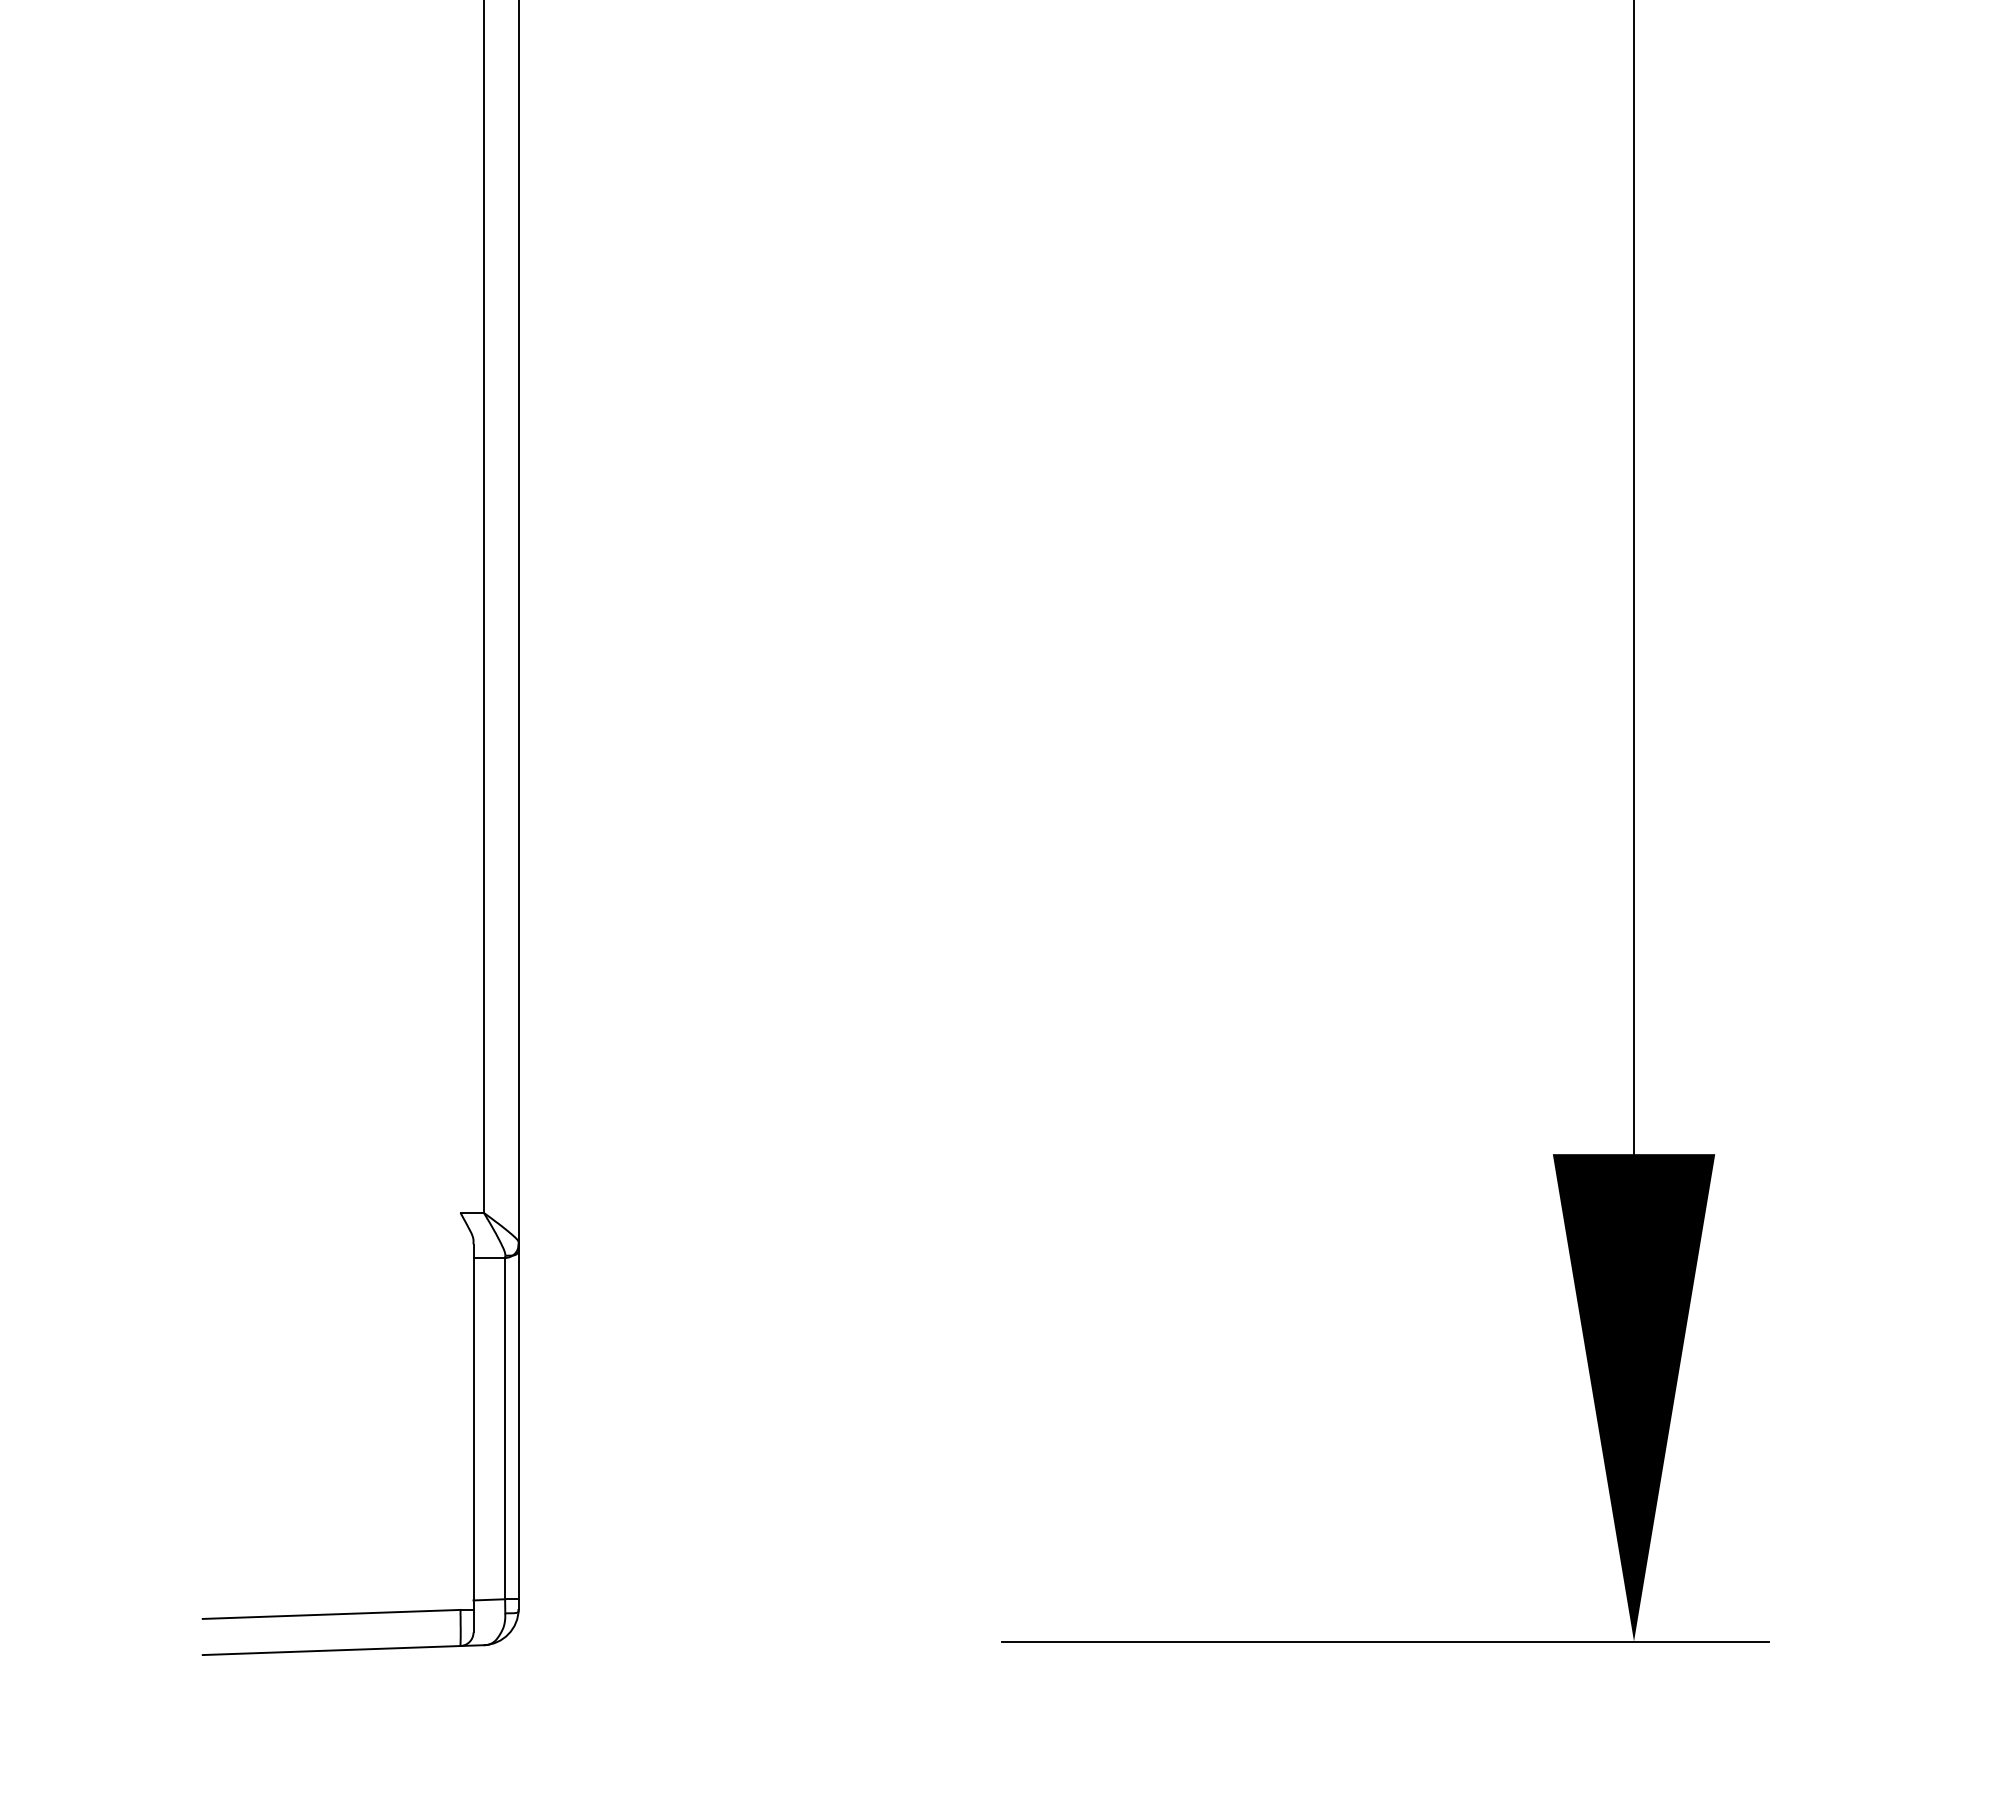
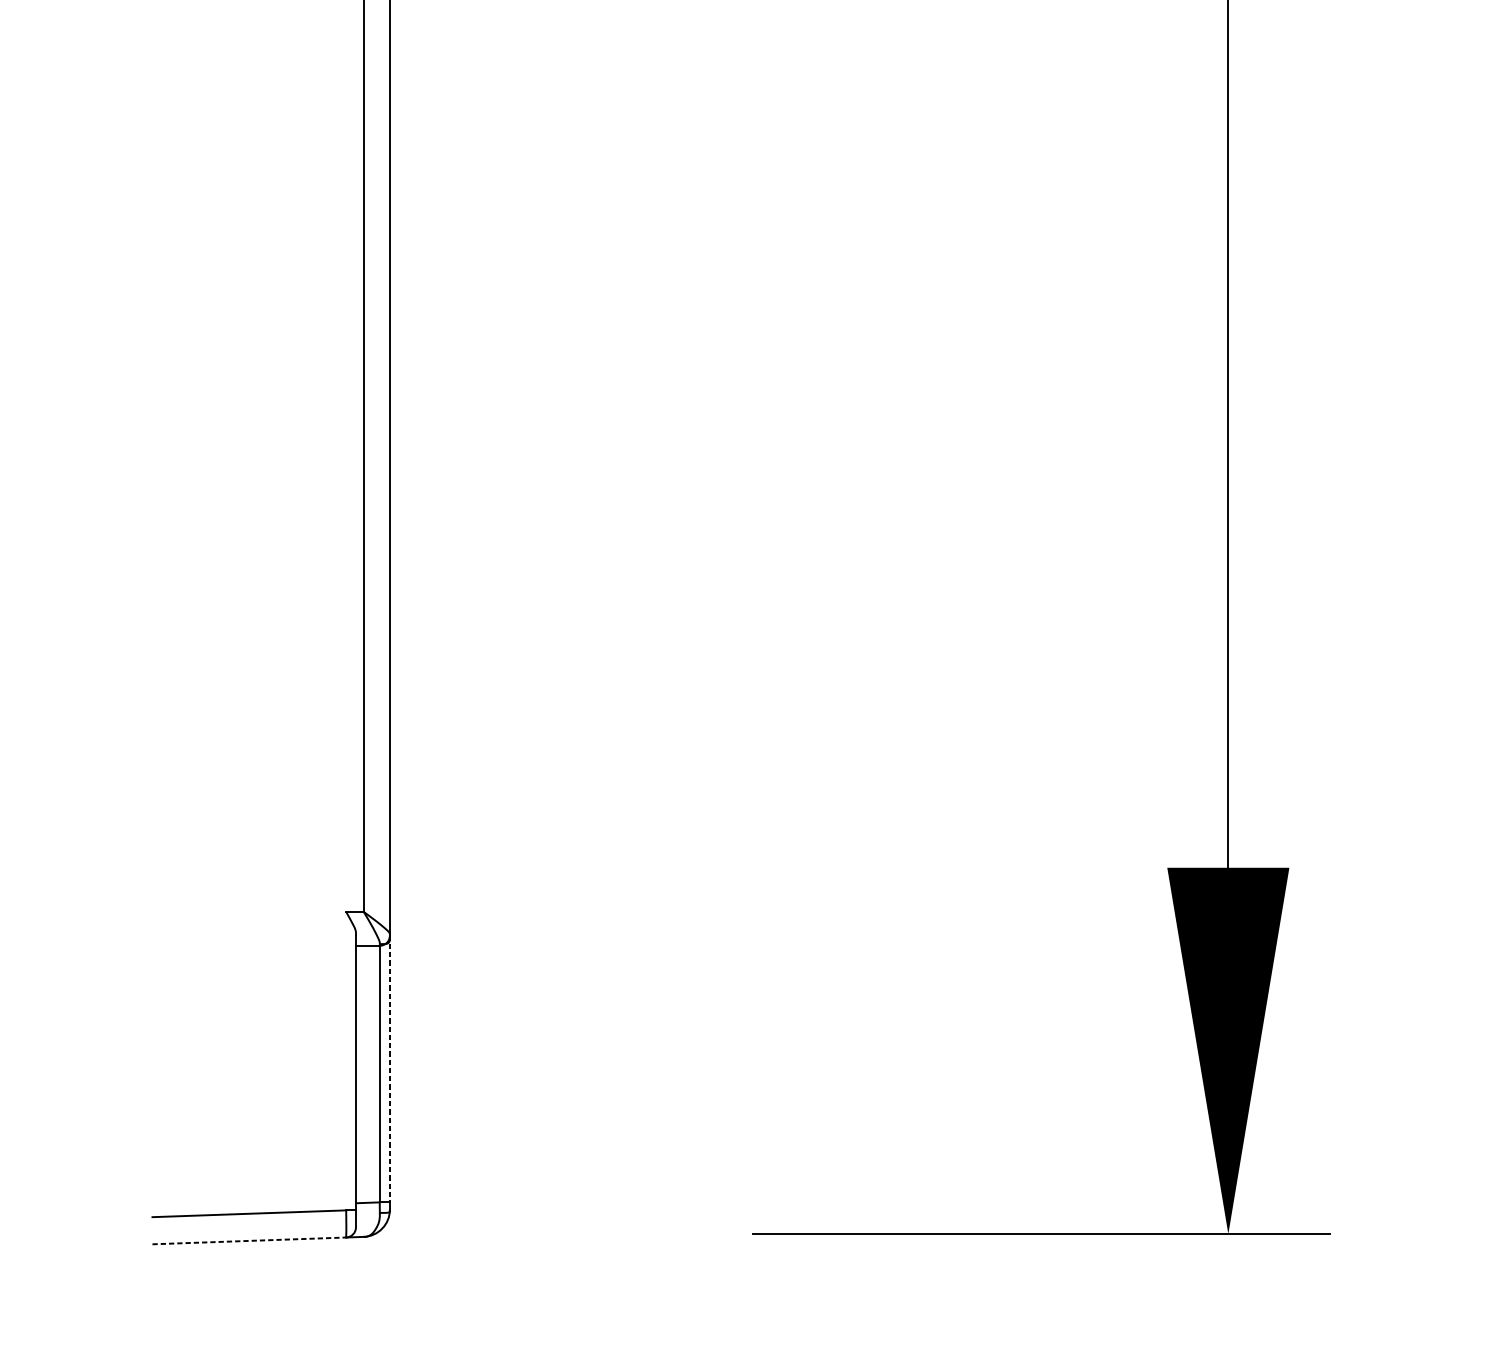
line: (518, 1422) -> (389, 1069), solid -> dashed
line: (331, 1650) -> (249, 1240), solid -> dashed

